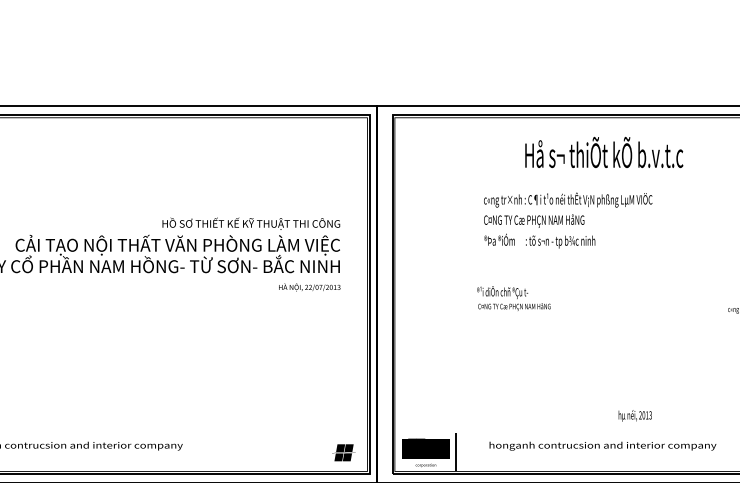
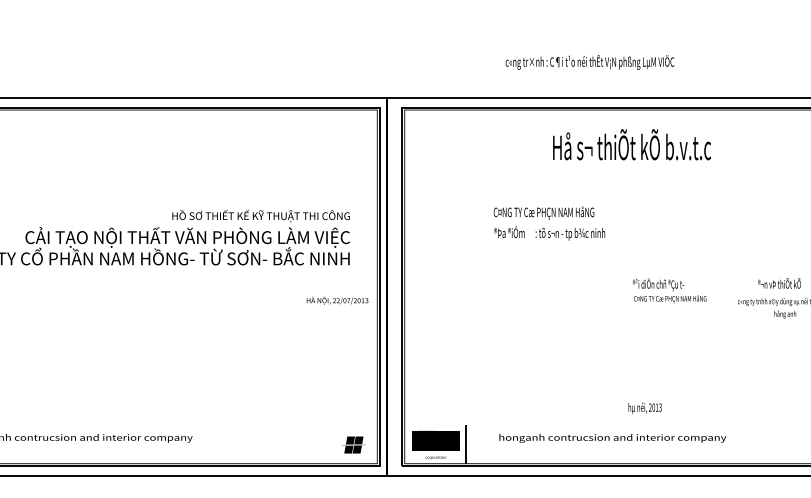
text: (603, 152) -> (631, 144), moved
text: (567, 199) -> (589, 61), moved
text: (309, 287) -> (337, 300), moved
text: (513, 298) -> (669, 290), moved

